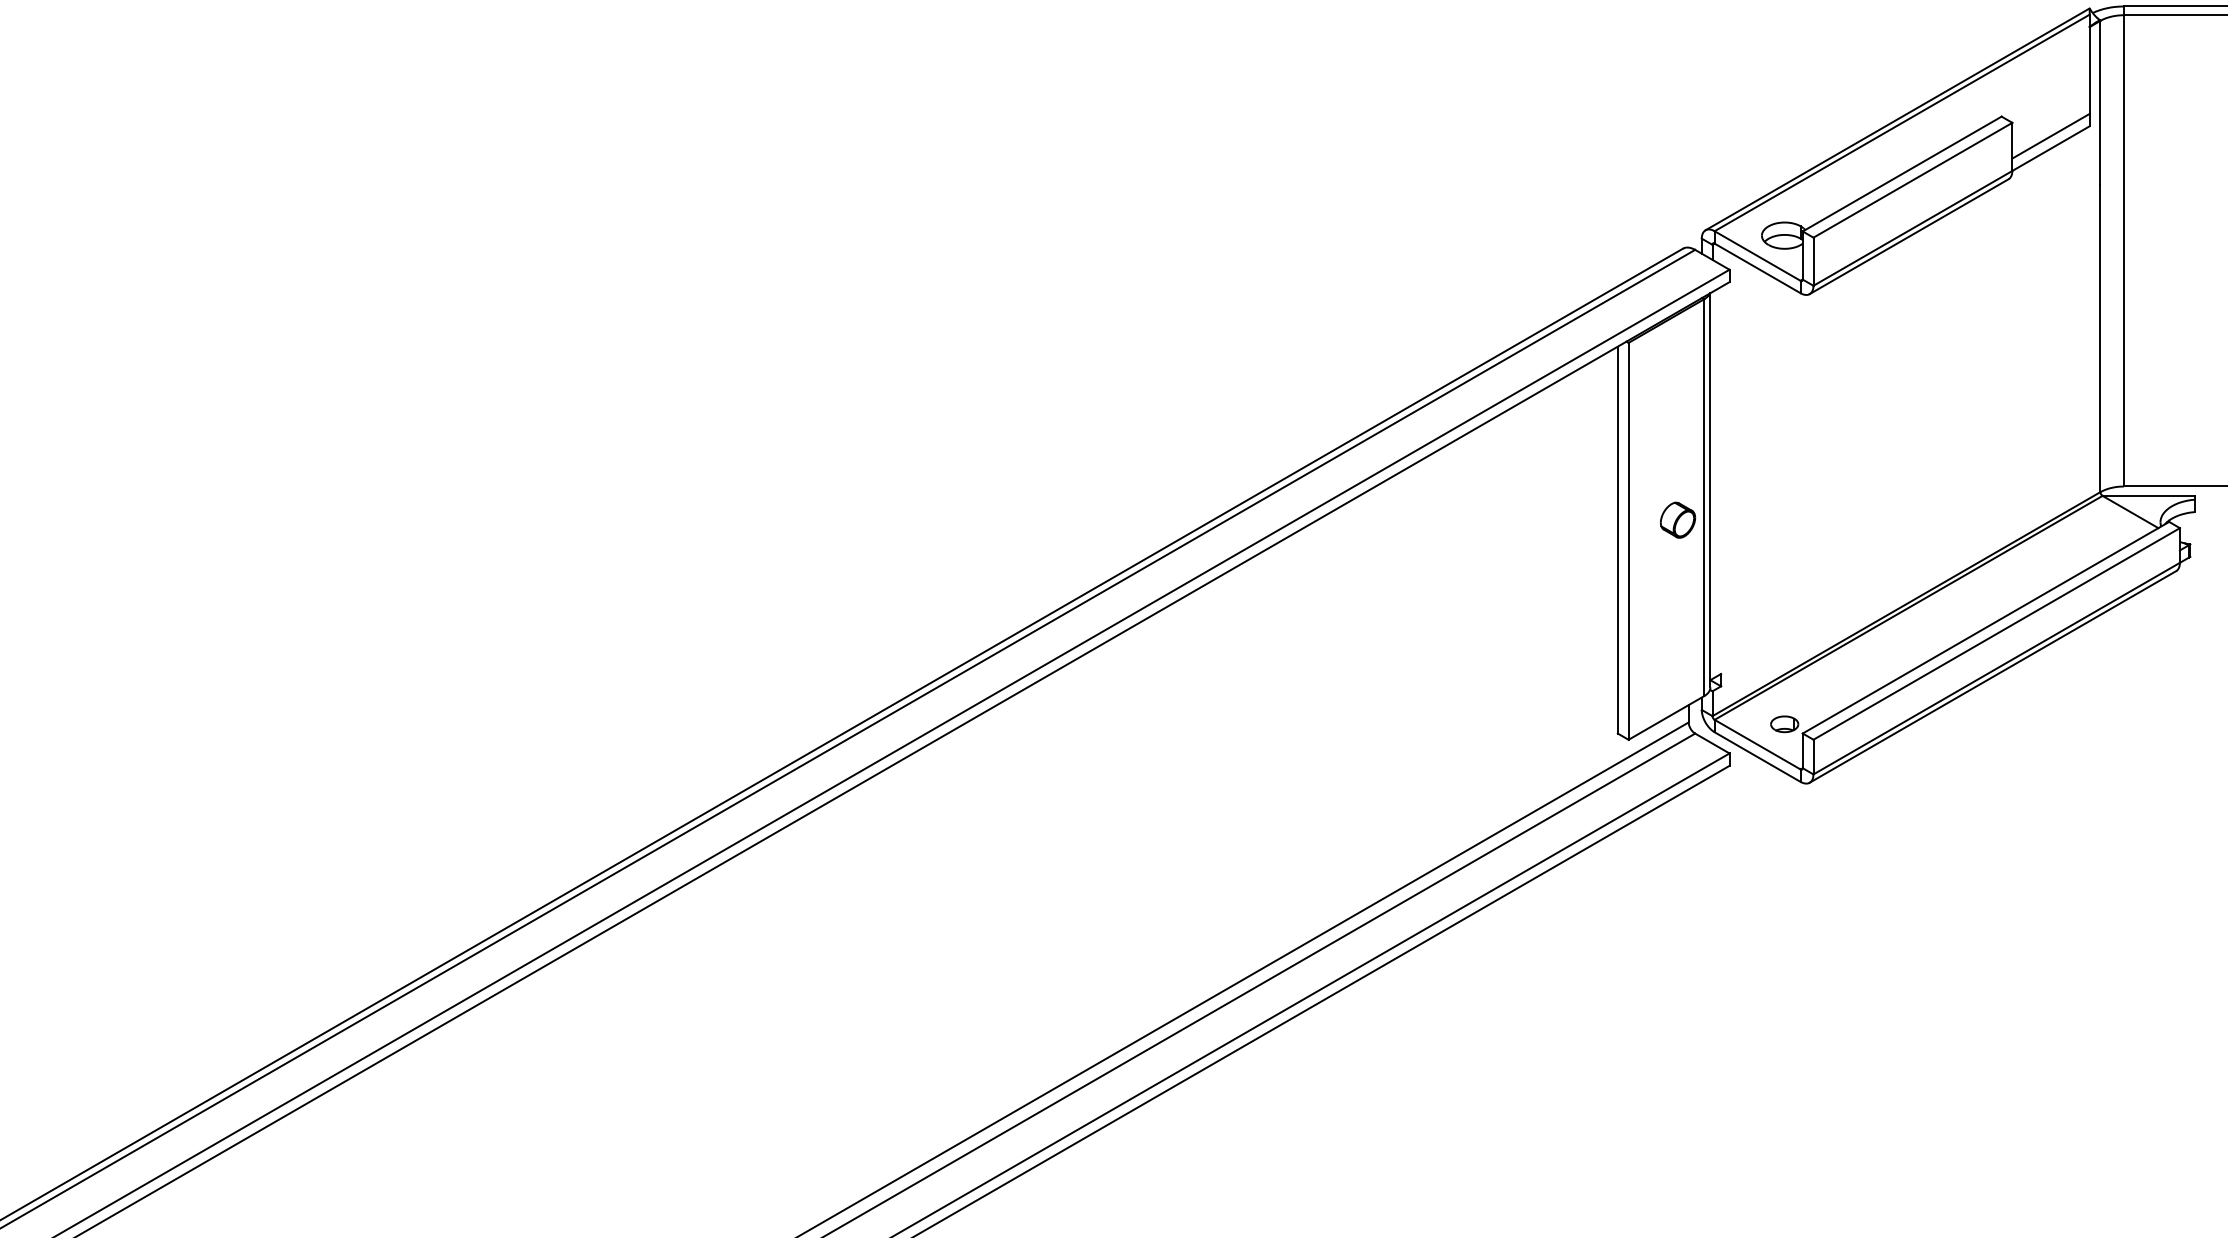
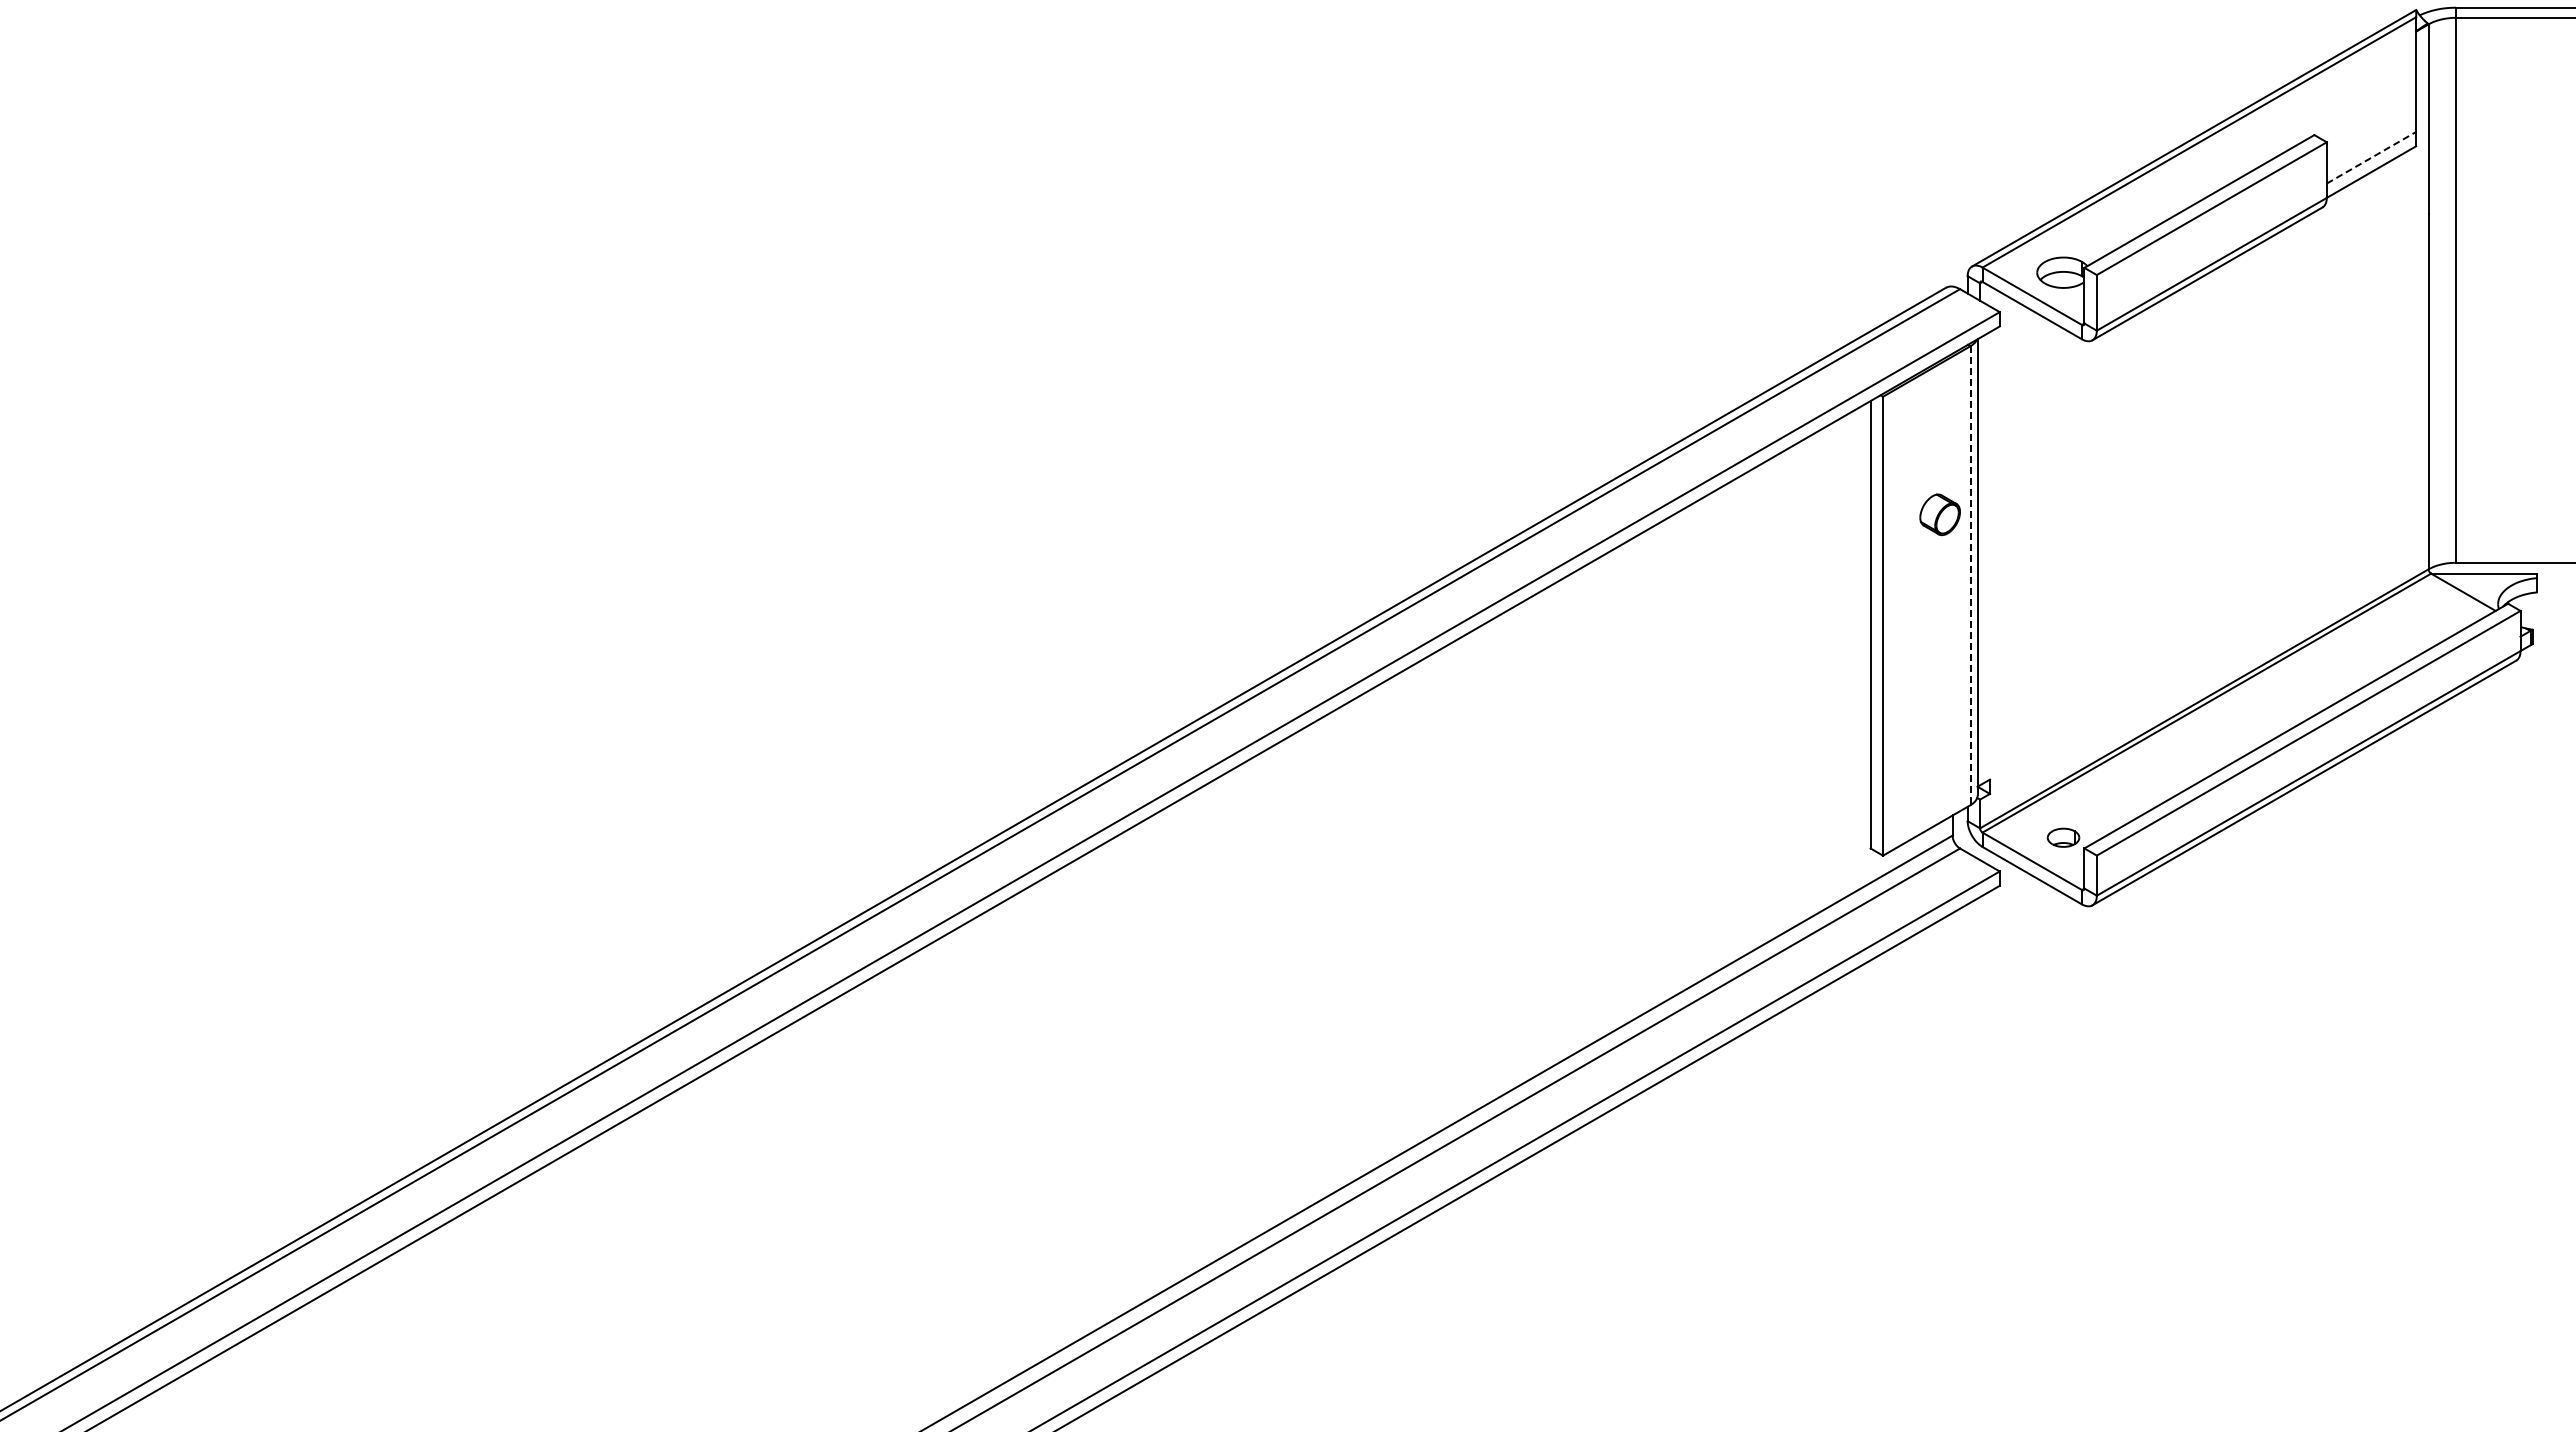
line: (2051, 136) -> (2371, 157), solid -> dashed
line: (1704, 498) -> (1970, 576), solid -> dashed
part: (1677, 519) -> (1939, 514), moved

